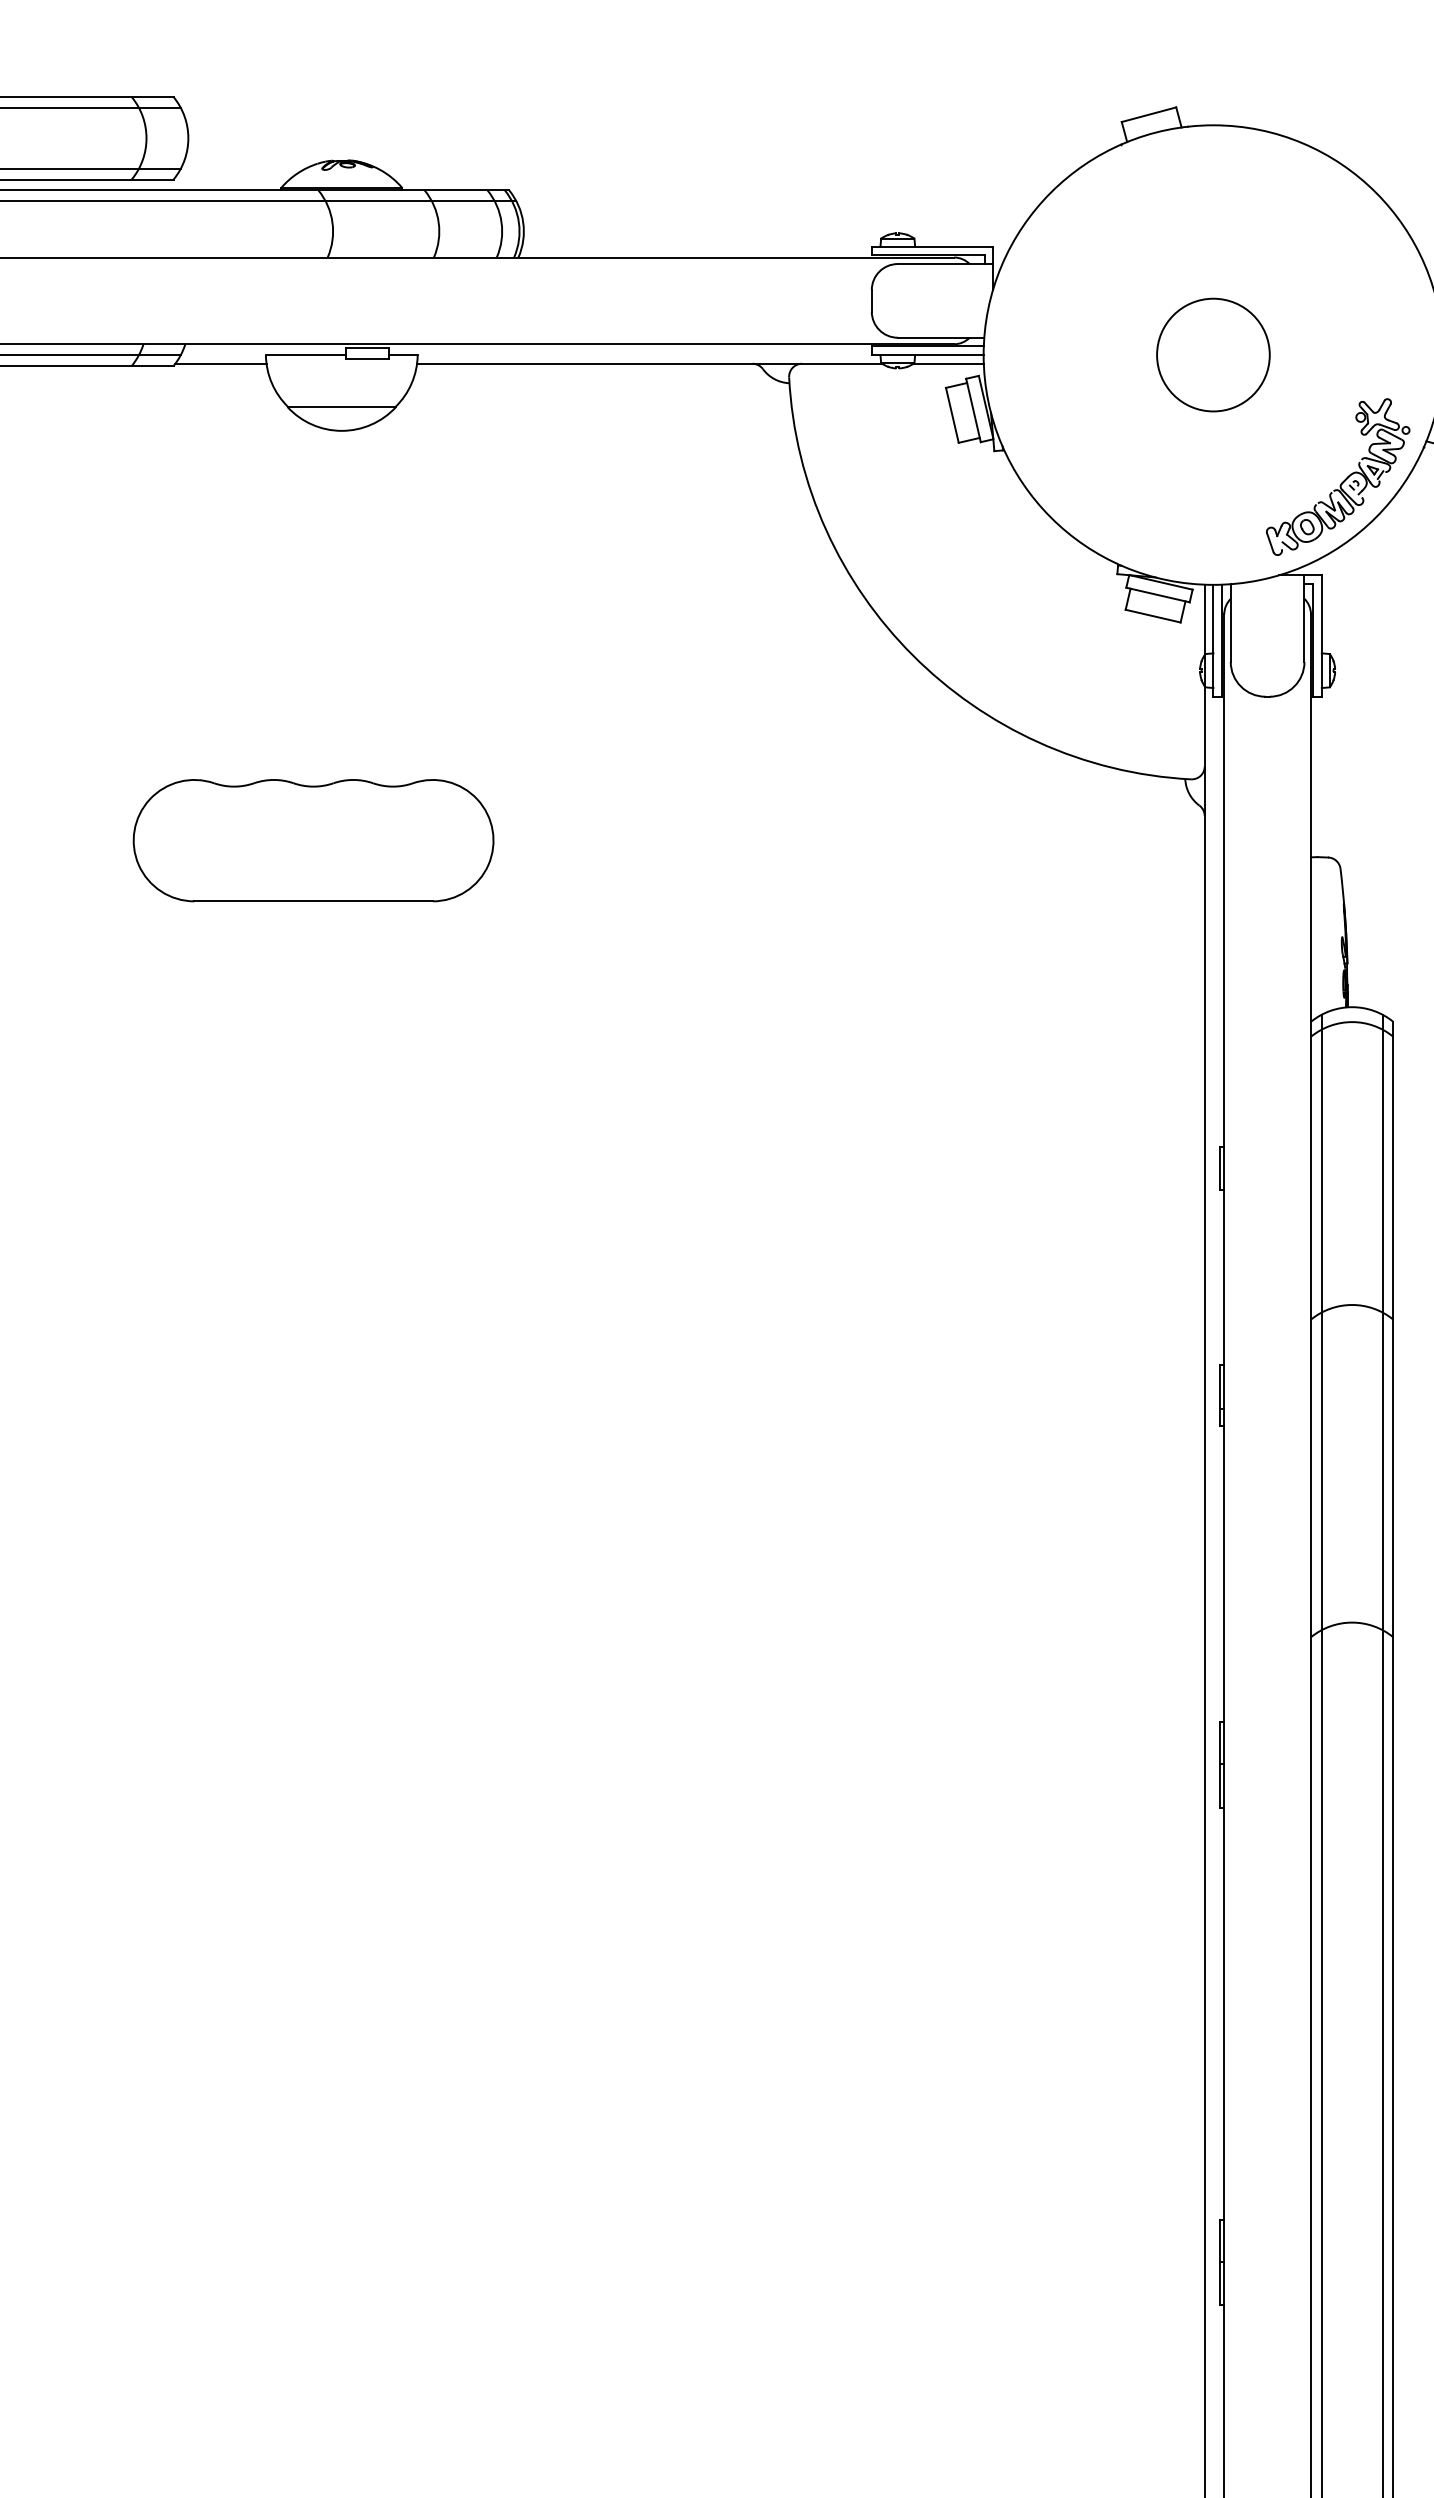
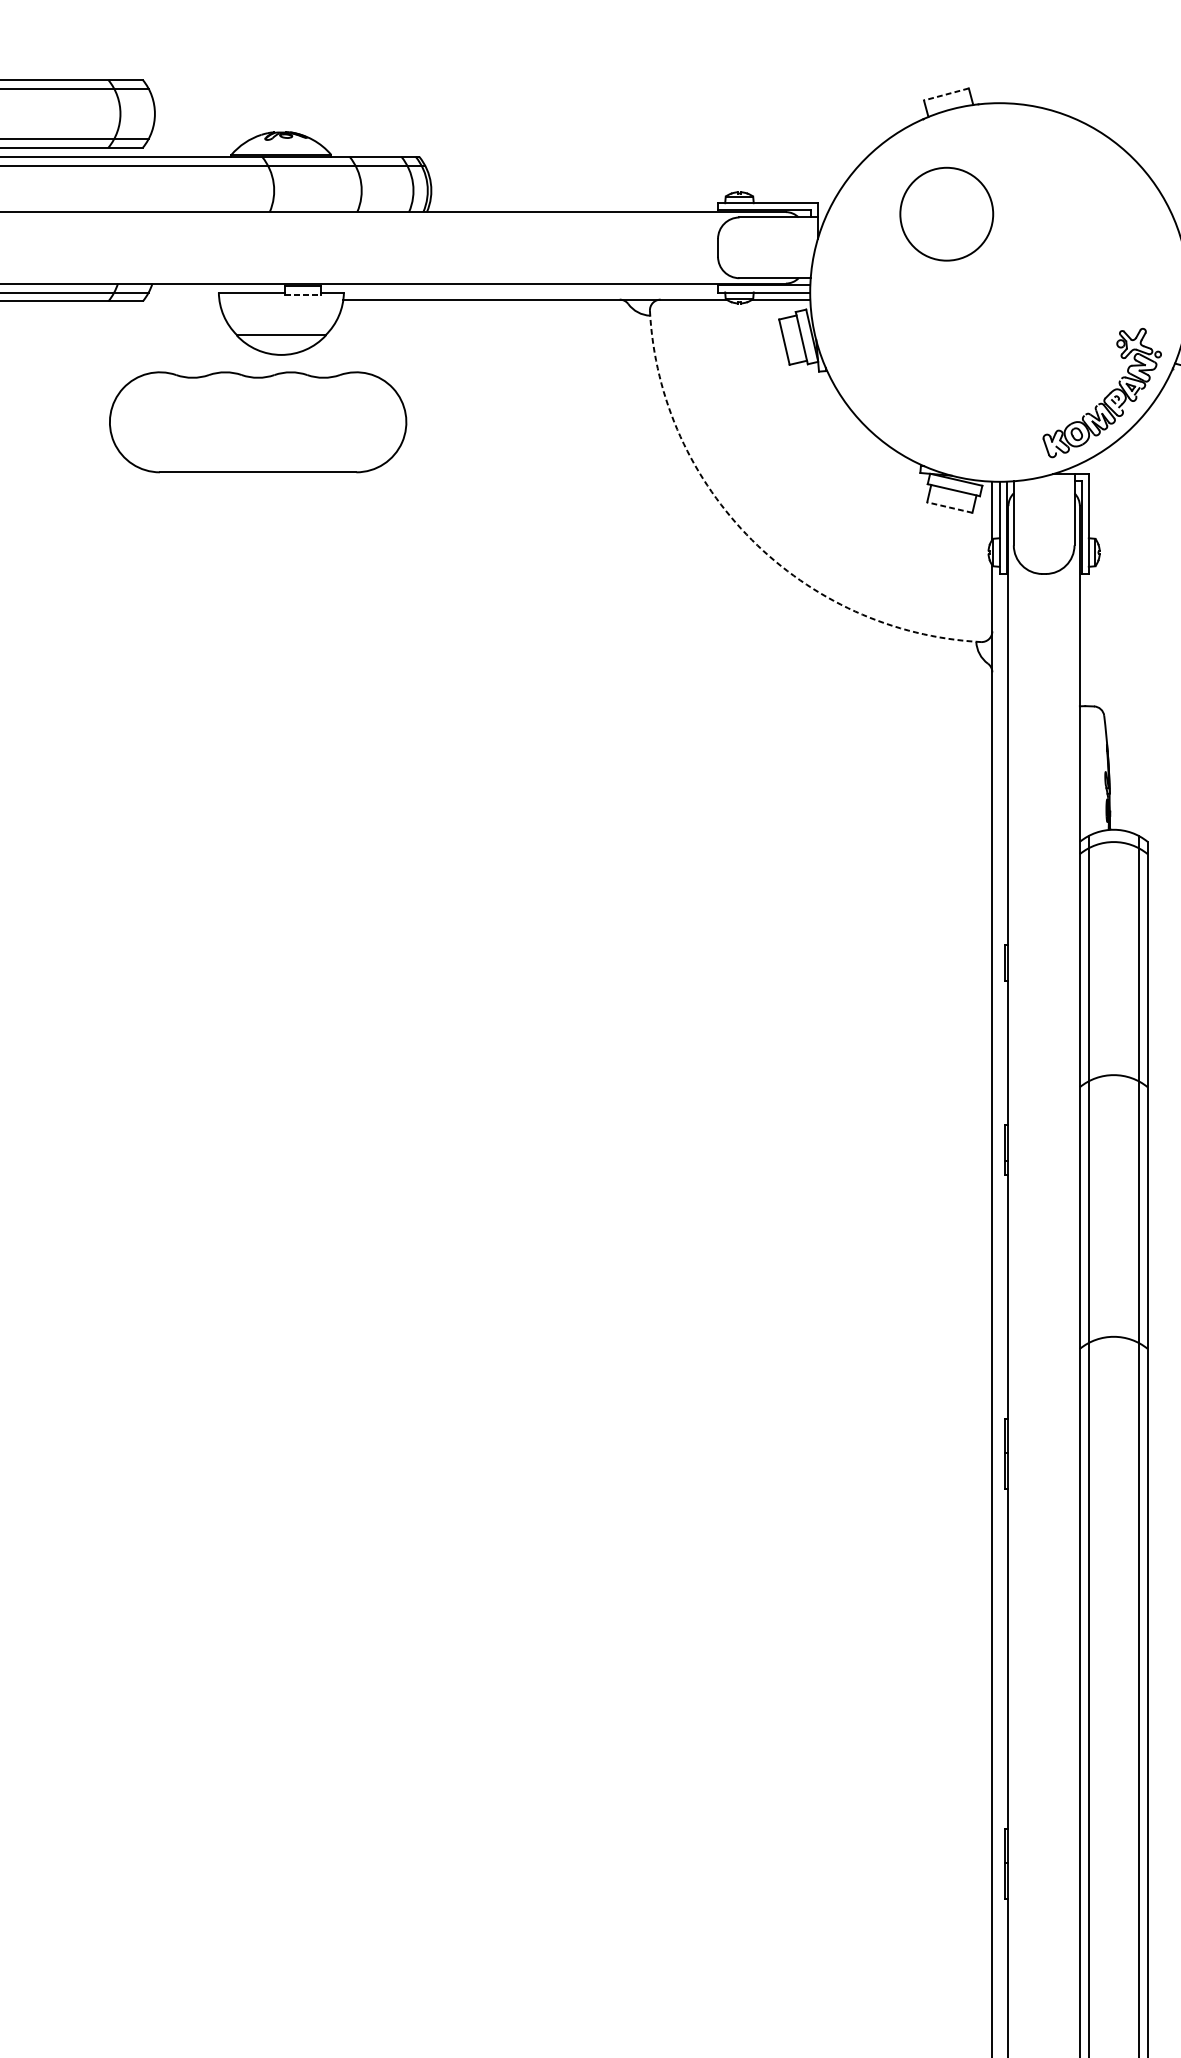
line: (1148, 114) -> (946, 94), solid -> dashed
circle: (1213, 354) -> (946, 213), moved
line: (367, 358) -> (302, 295), solid -> dashed
line: (220, 363) -> (181, 299), removed
line: (1152, 616) -> (949, 507), solid -> dashed
arc: (913, 655) -> (752, 540), solid -> dashed
part: (313, 840) -> (258, 422), moved

